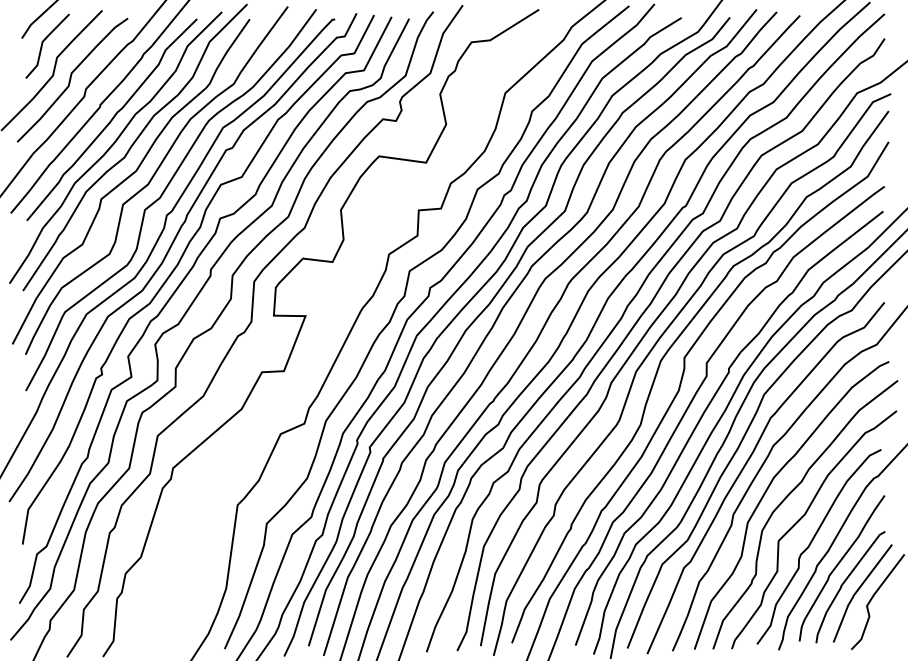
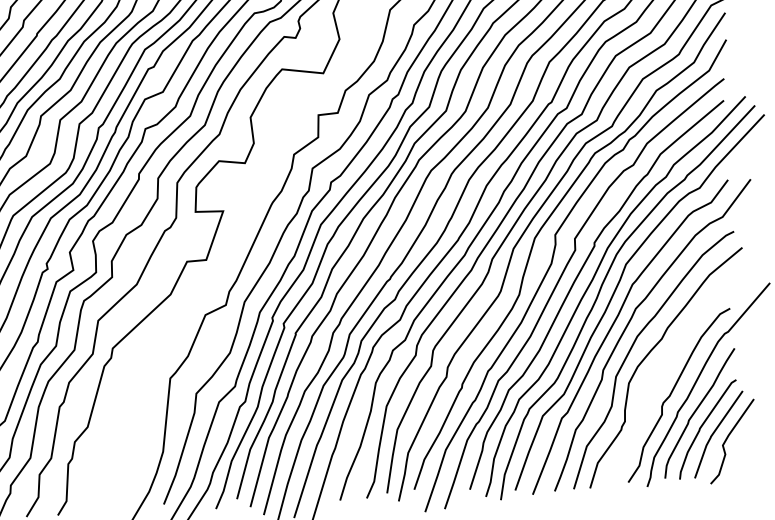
curve: (803, 517) -> (664, 370), removed

